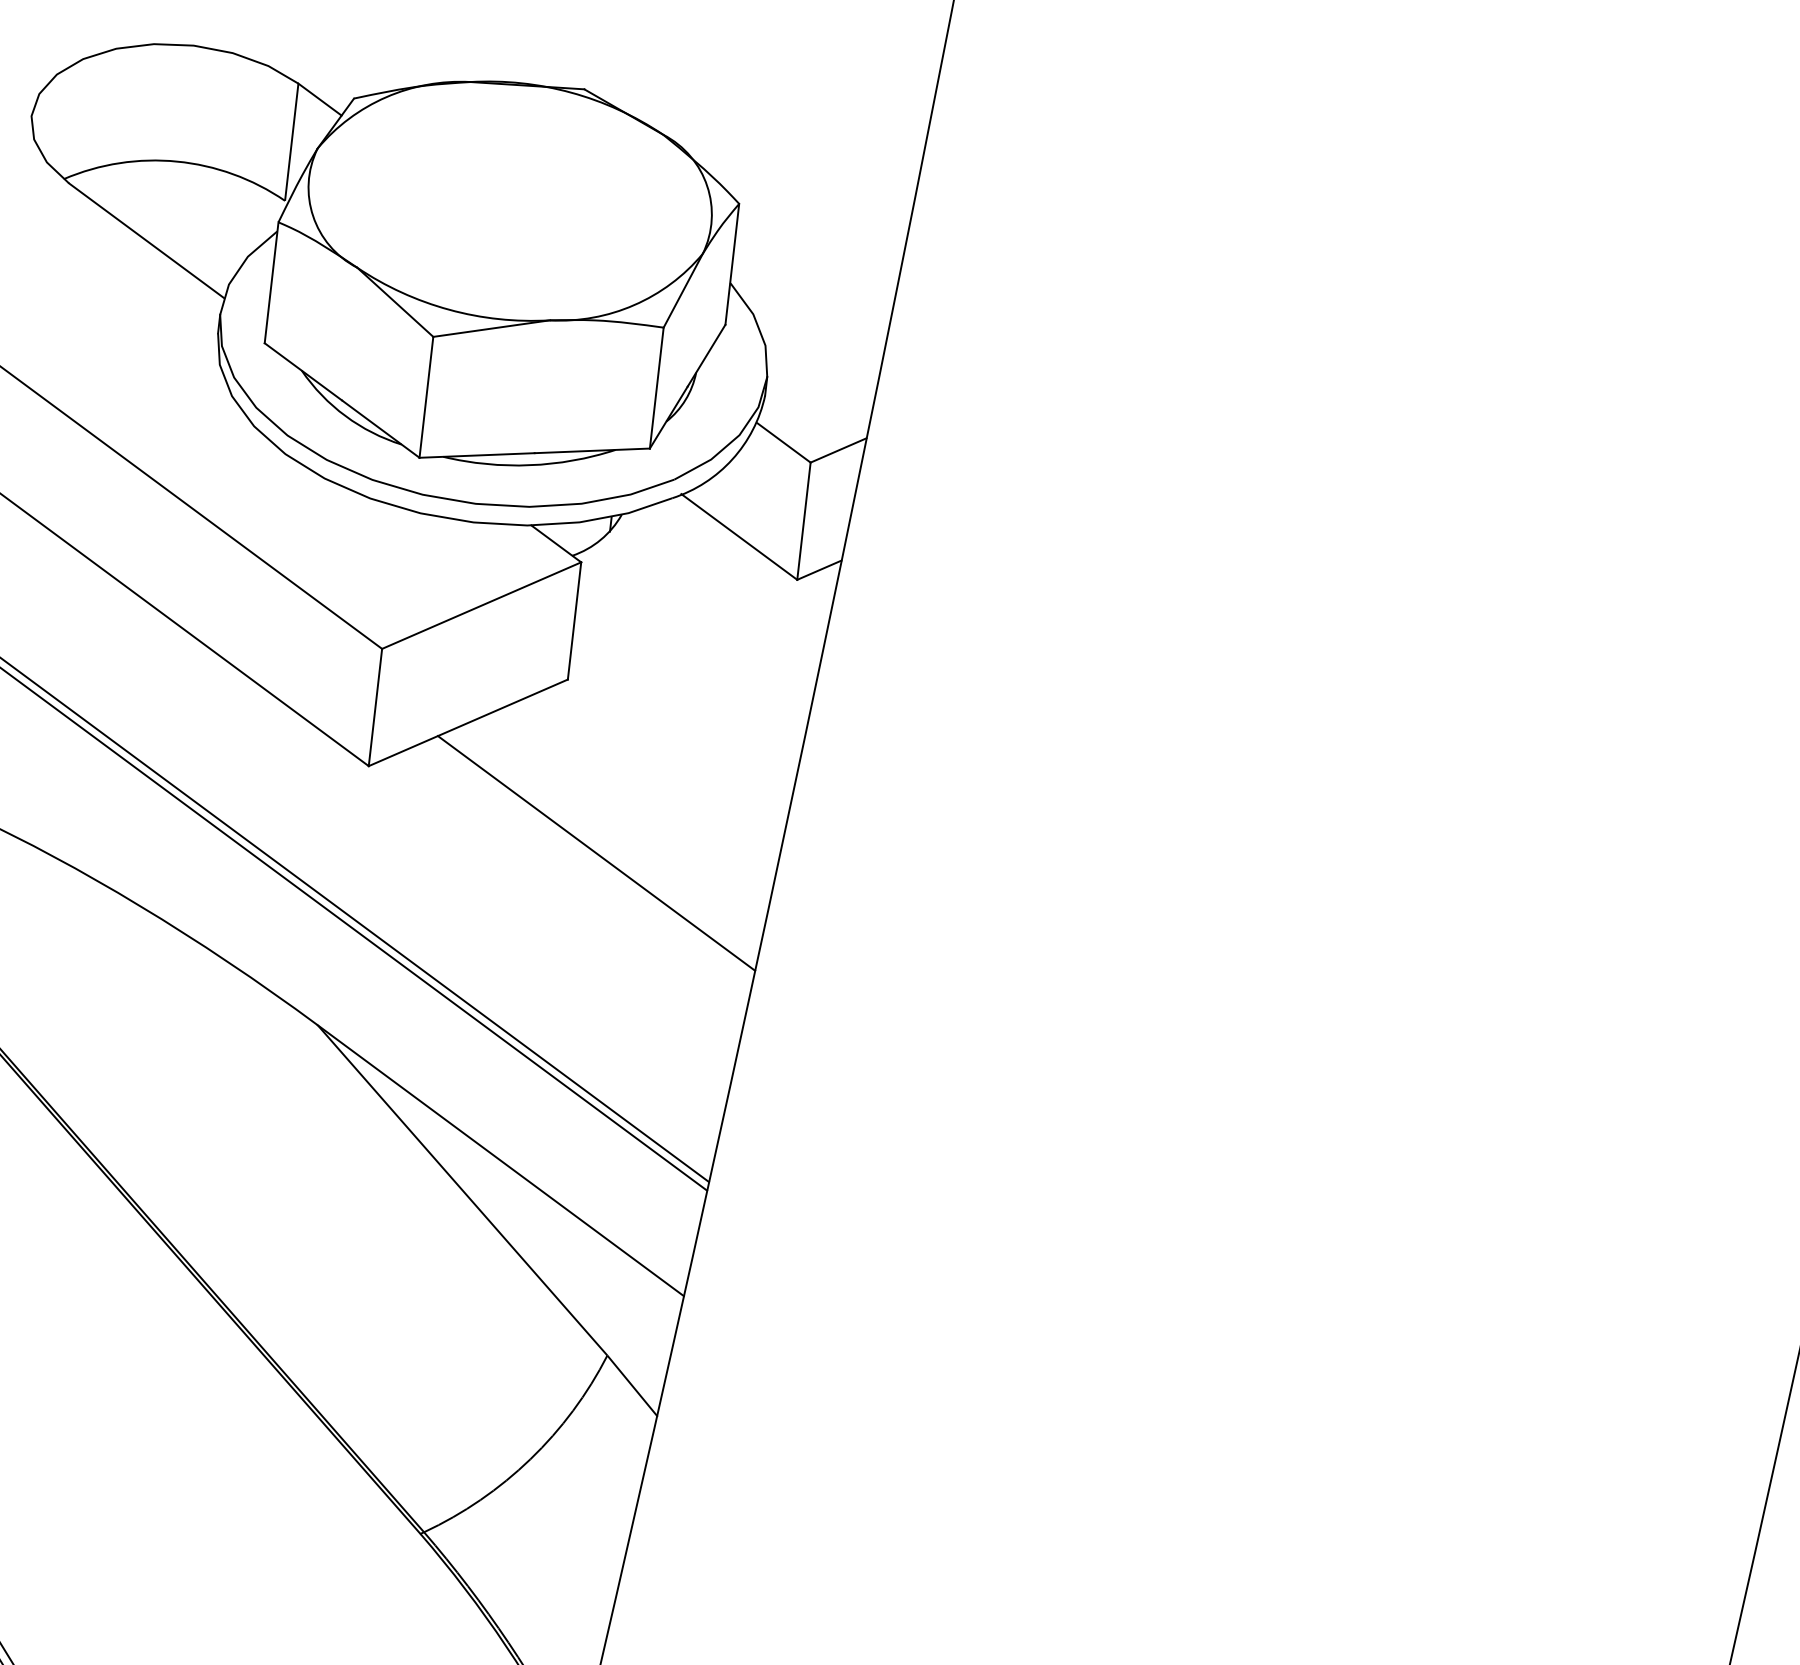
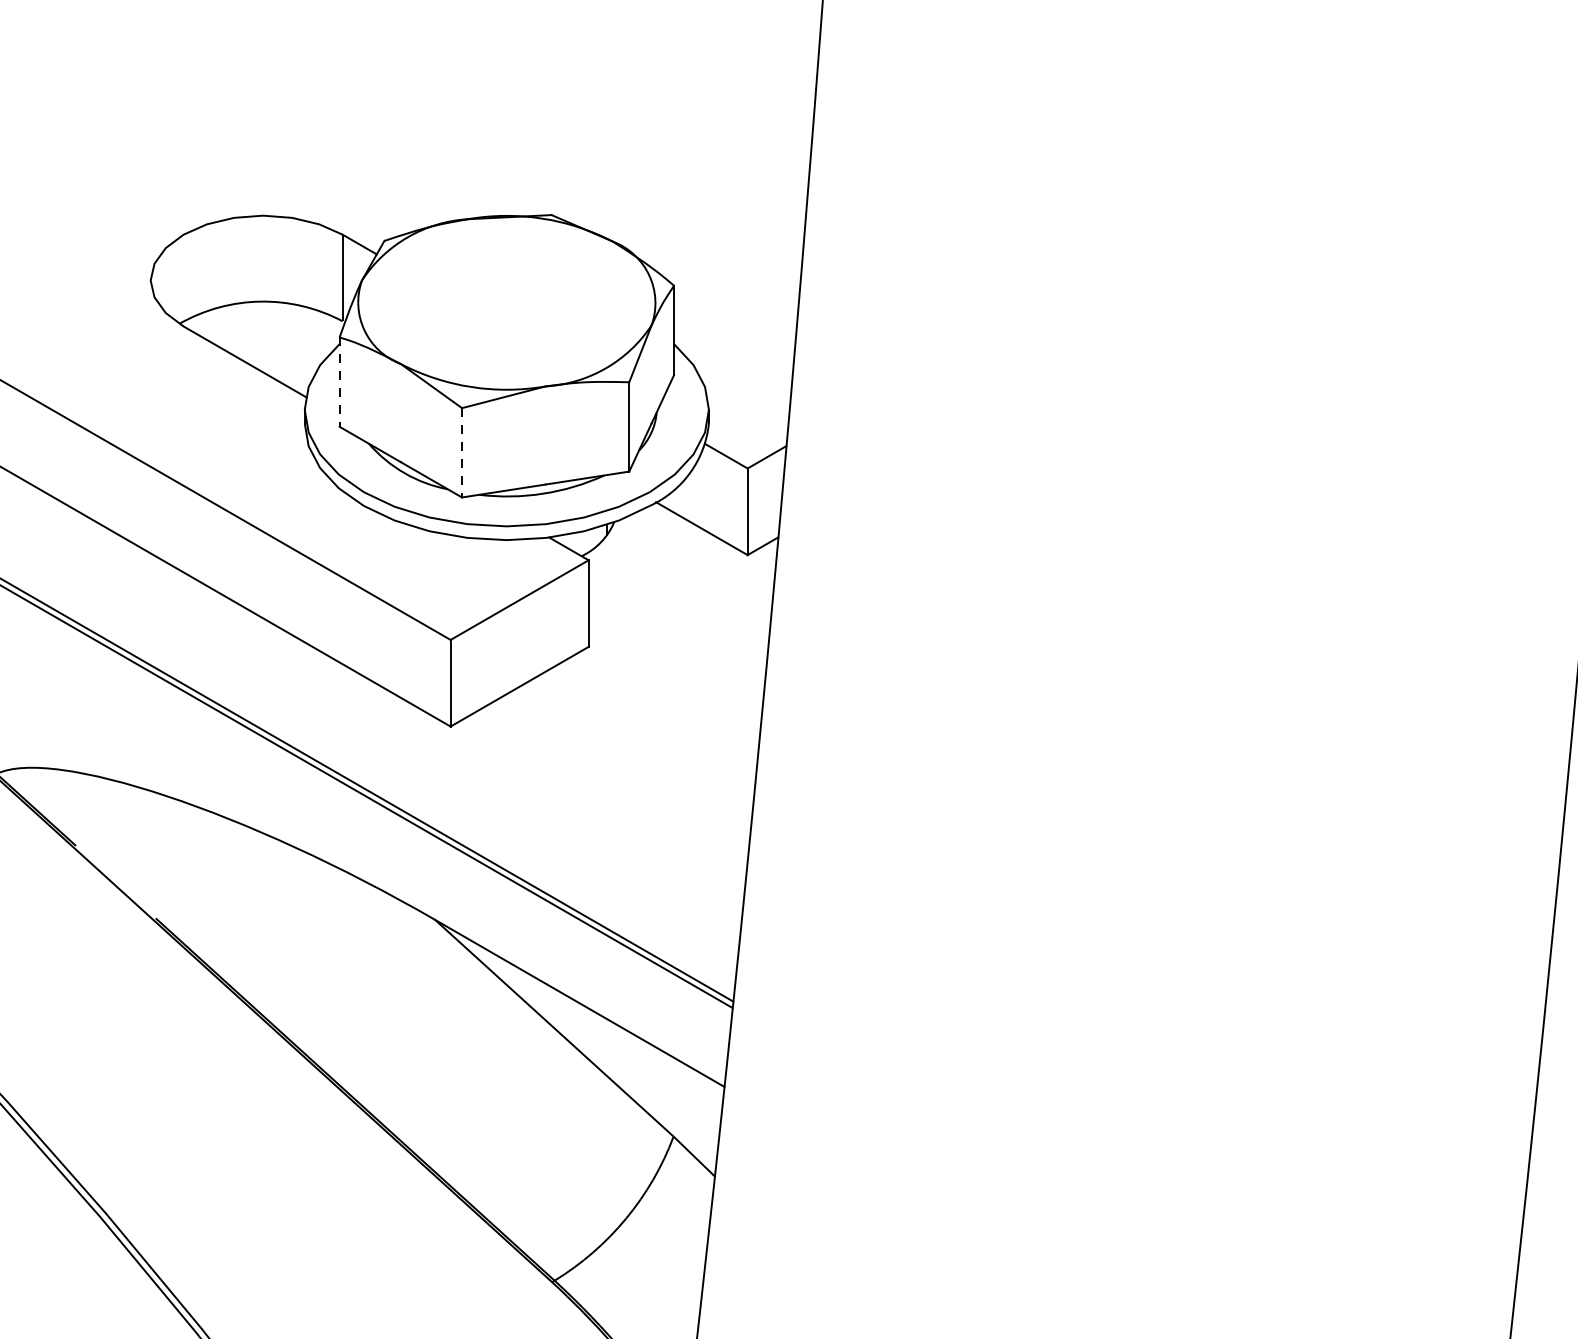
line: (271, 283) -> (339, 382), solid -> dashed
line: (427, 396) -> (462, 452), solid -> dashed
line: (595, 852) -> (623, 770), removed

